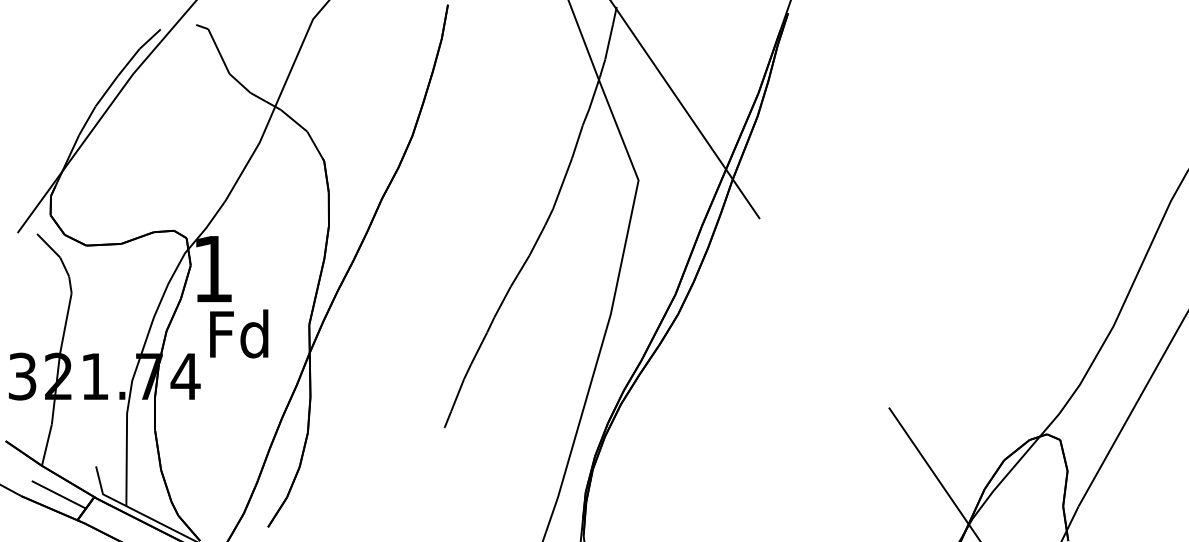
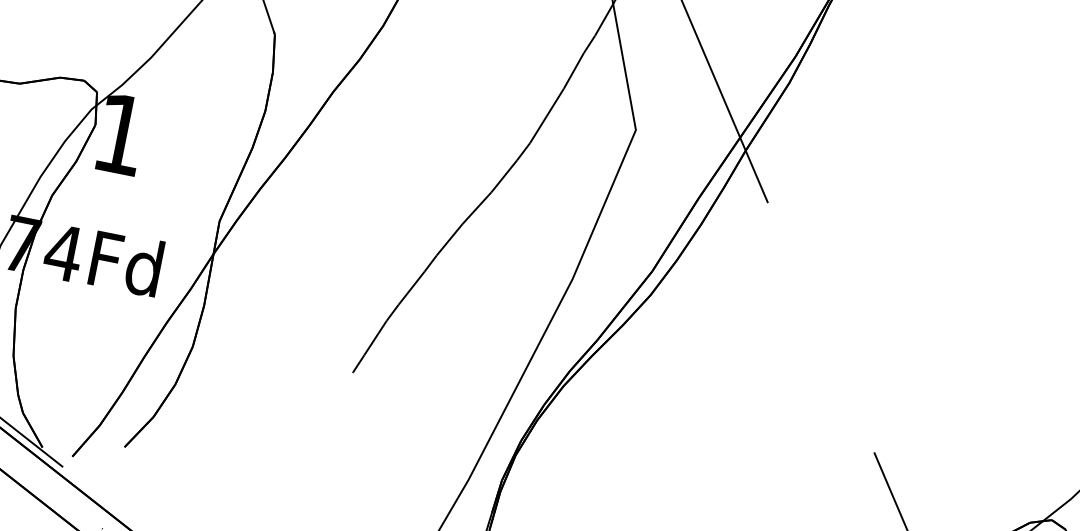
text: (239, 333) -> (126, 262), moved

